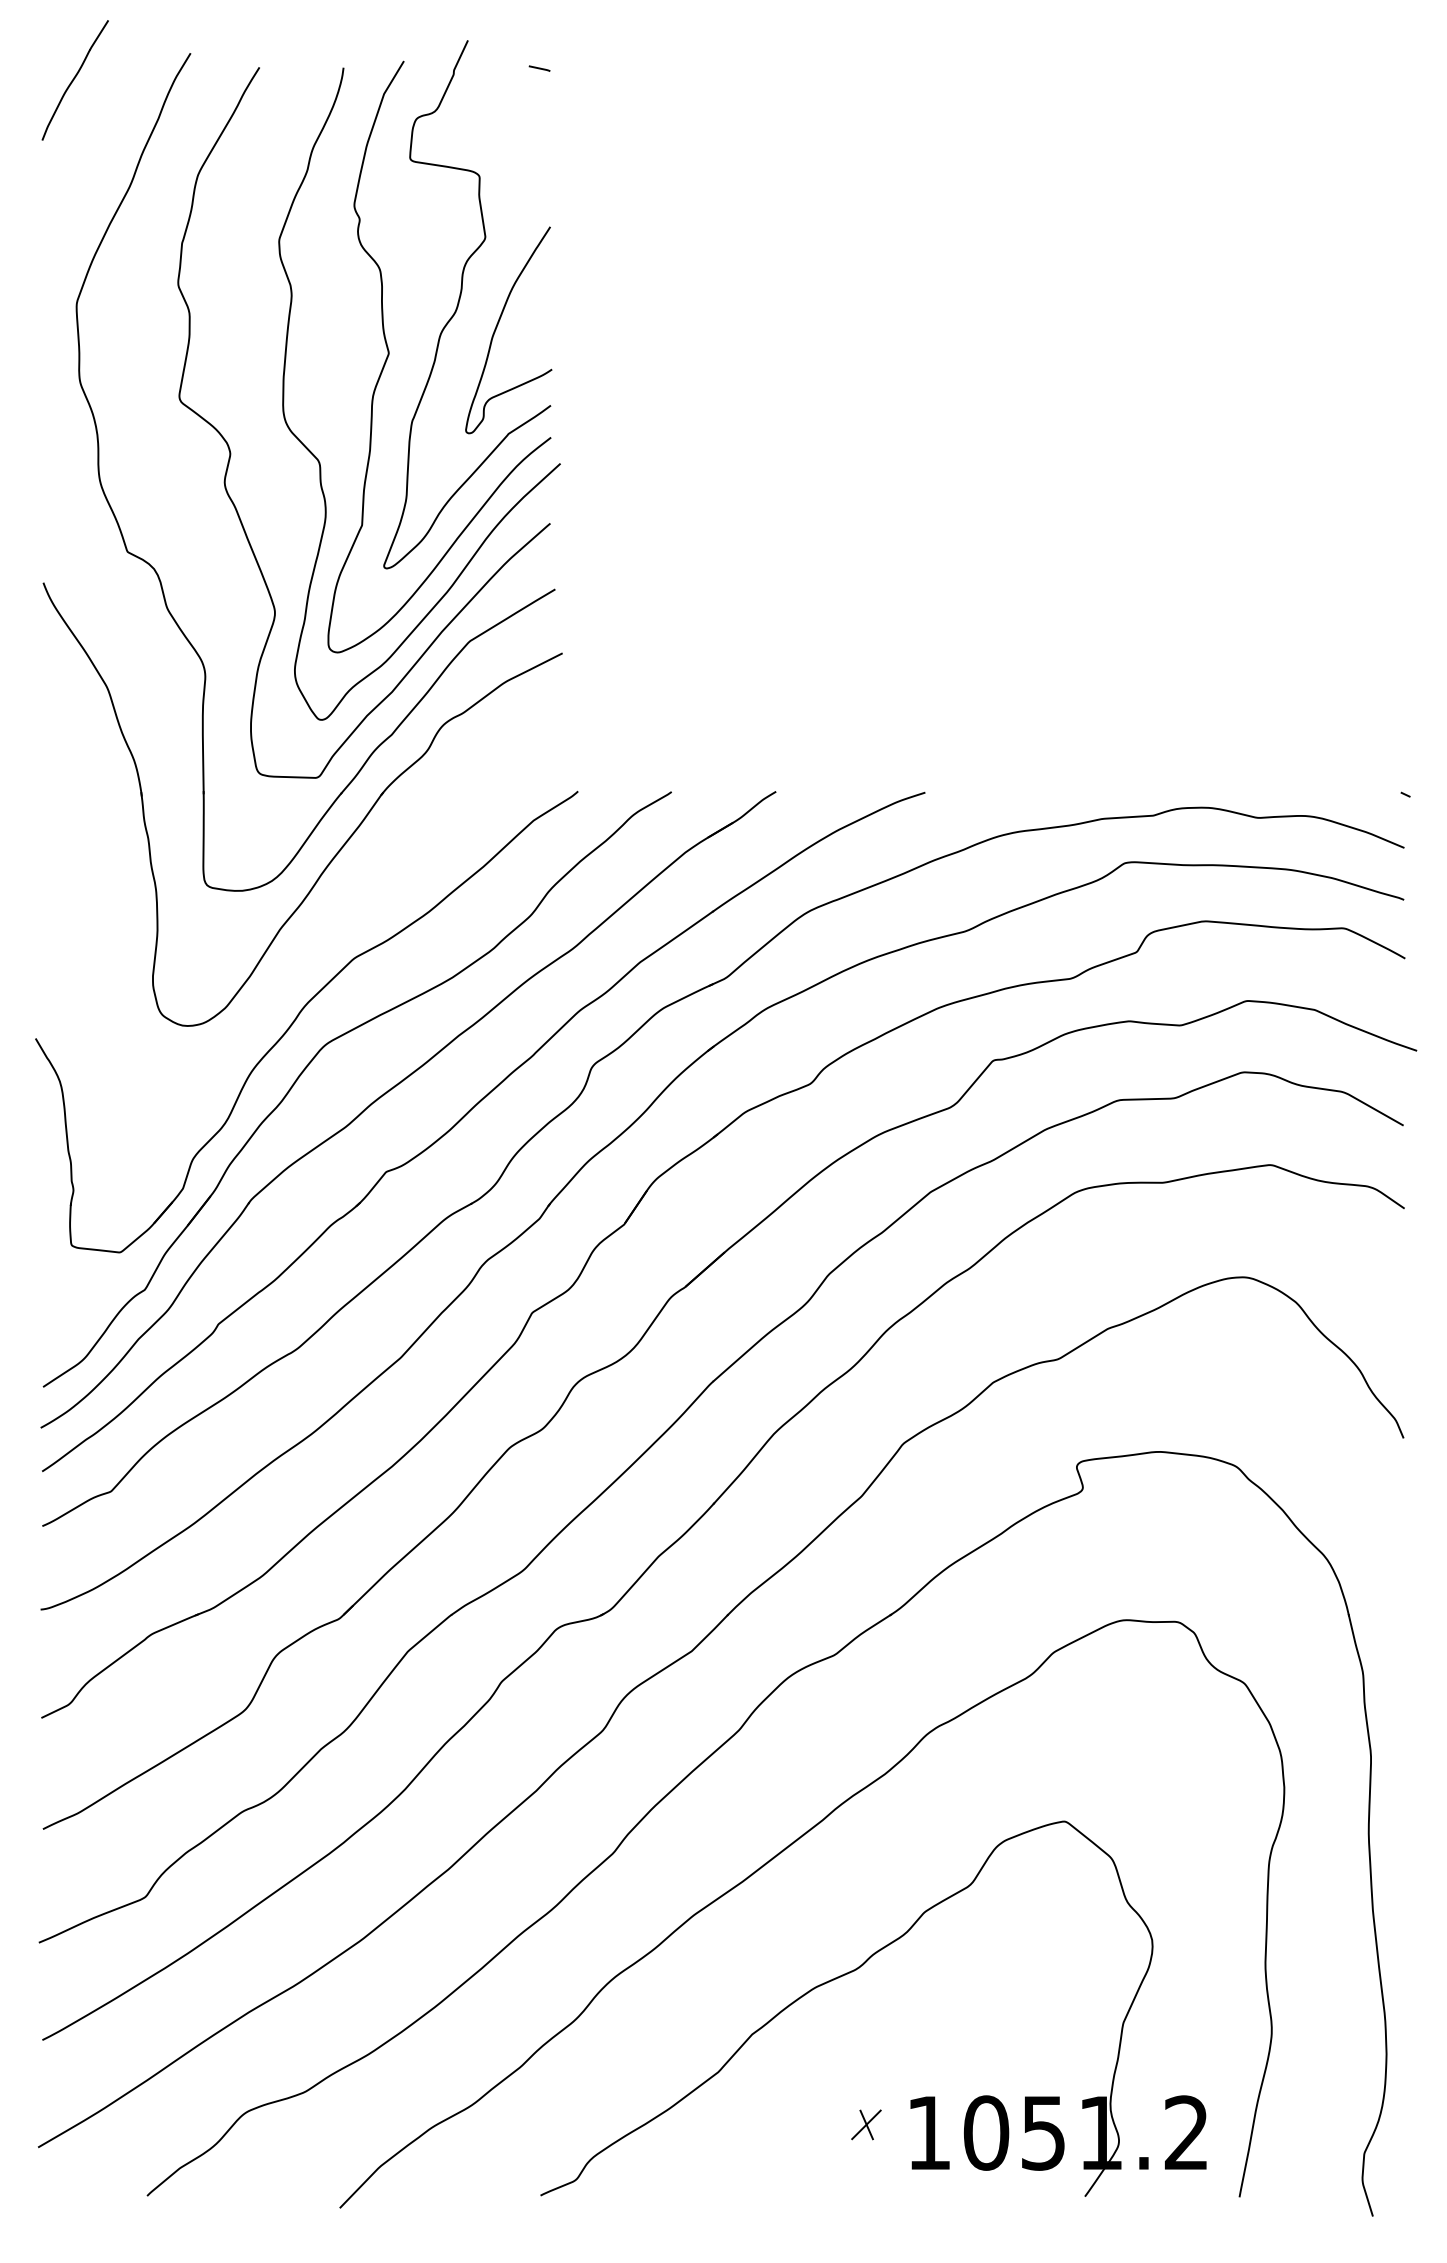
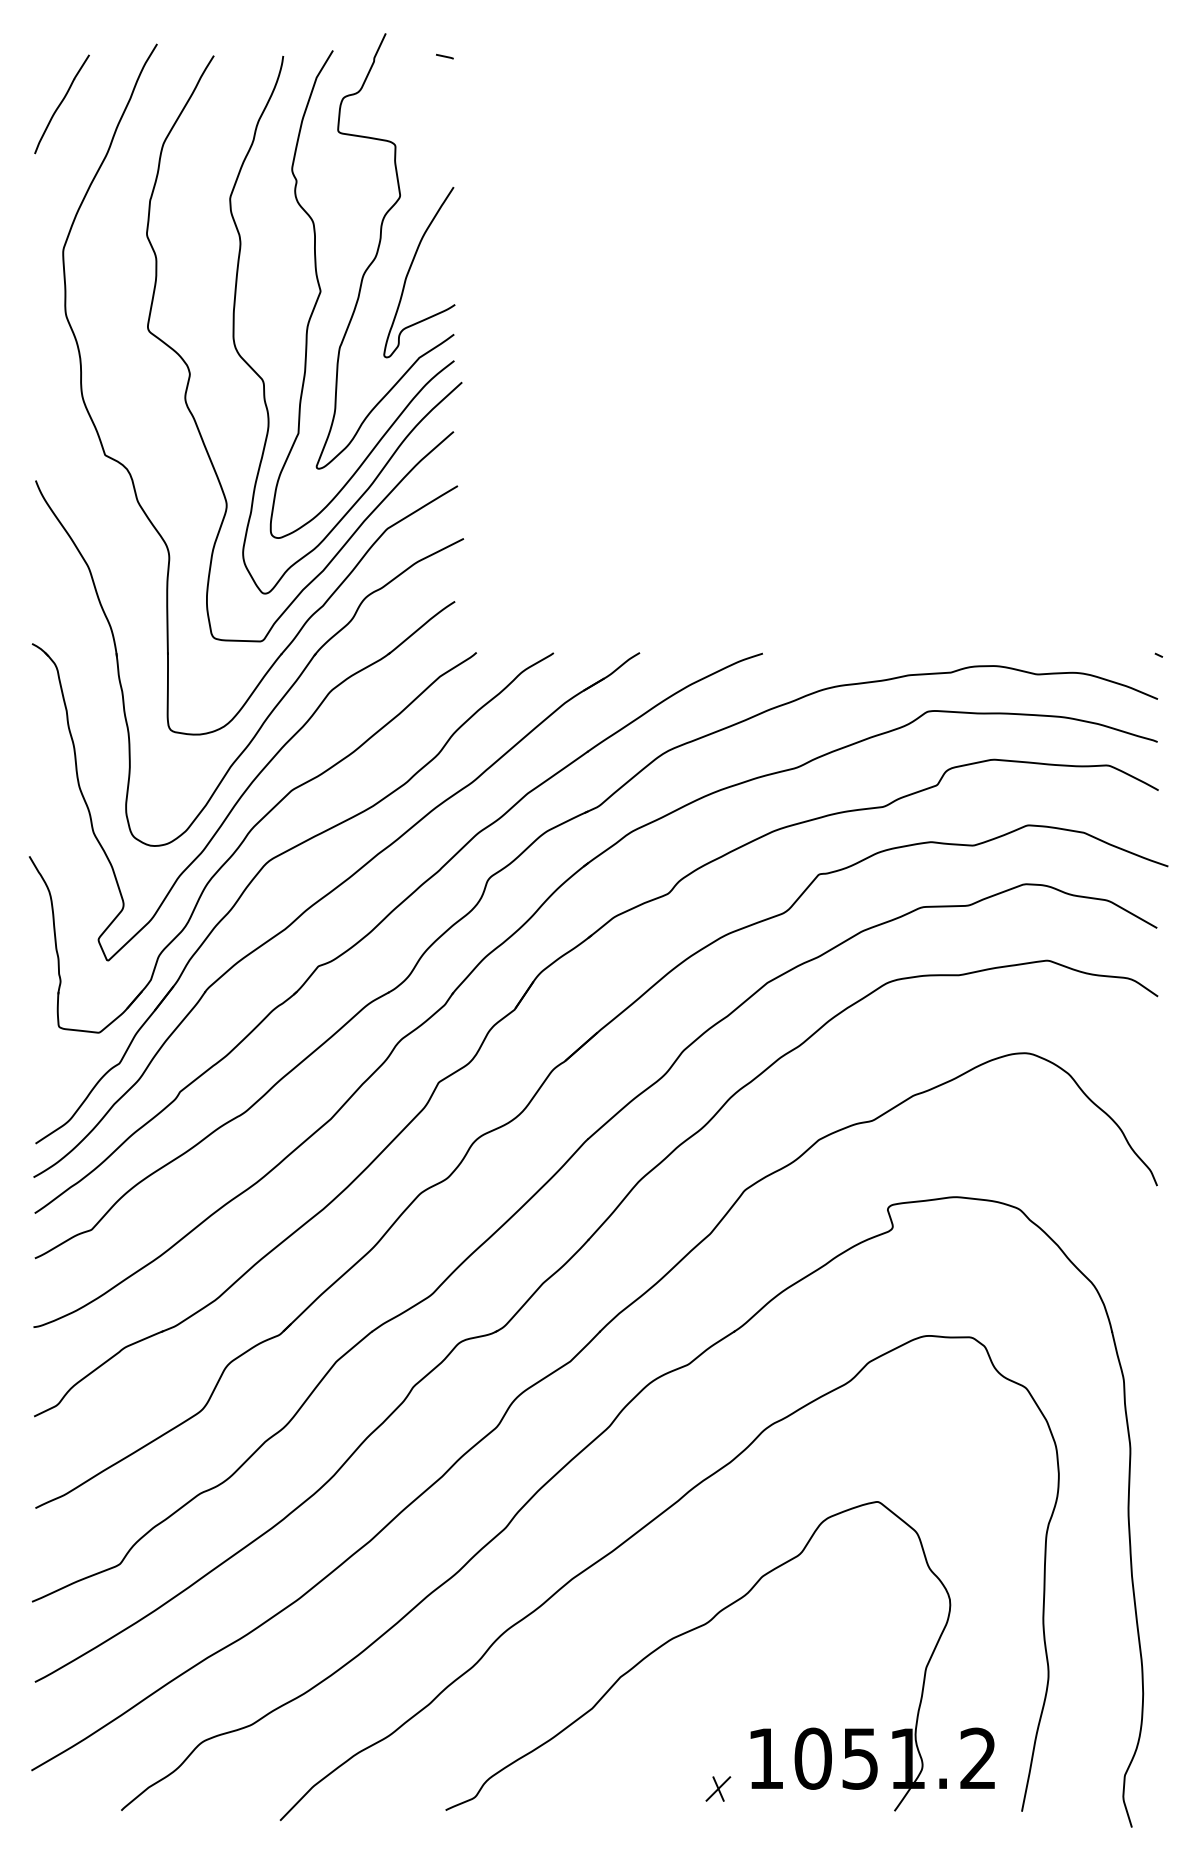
curve: (74, 80) -> (61, 104), moved
part: (301, 952) -> (248, 785), added
part: (866, 2124) -> (718, 1788), moved

